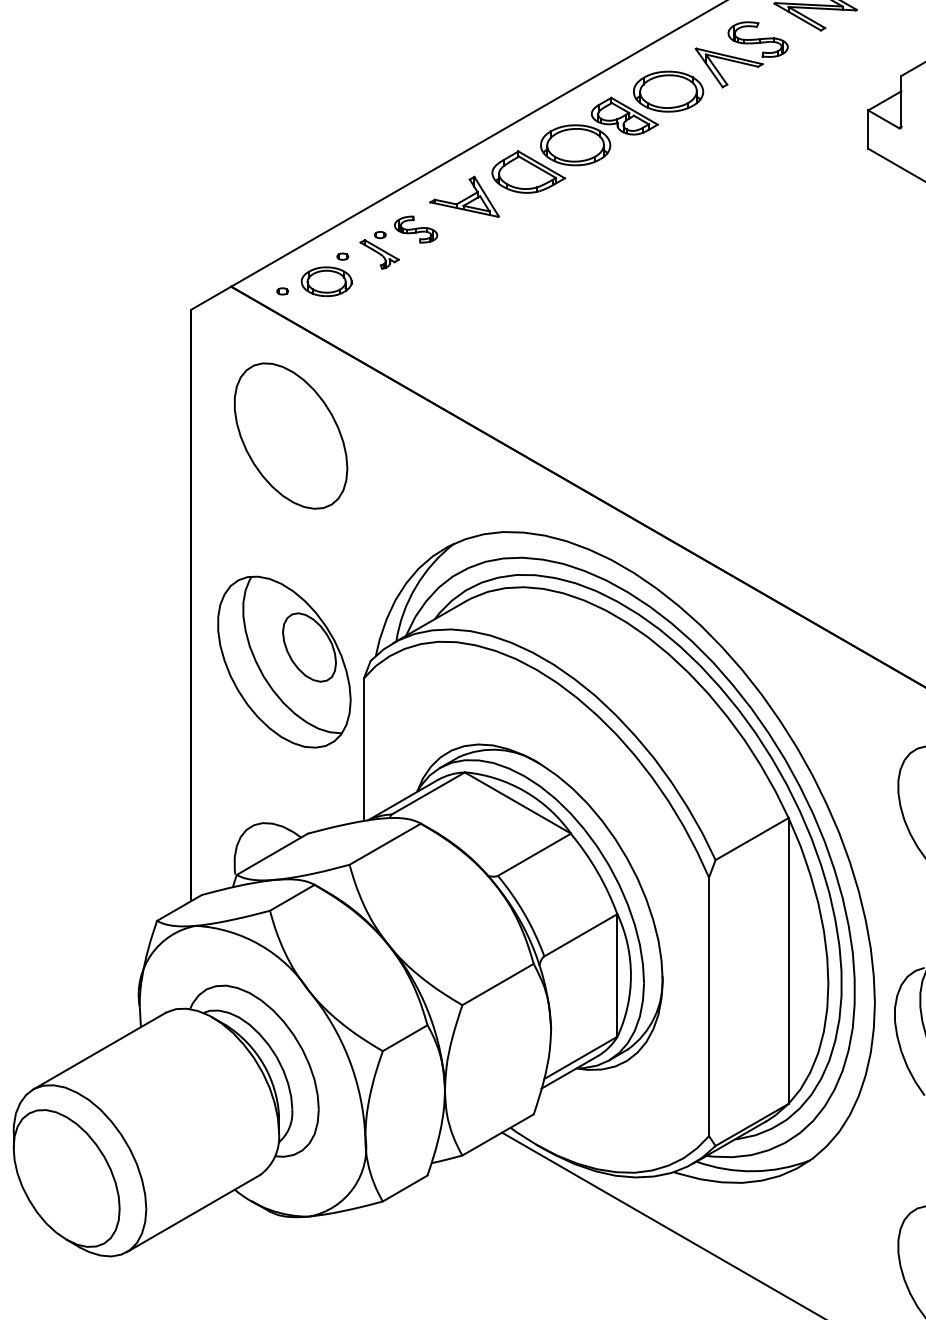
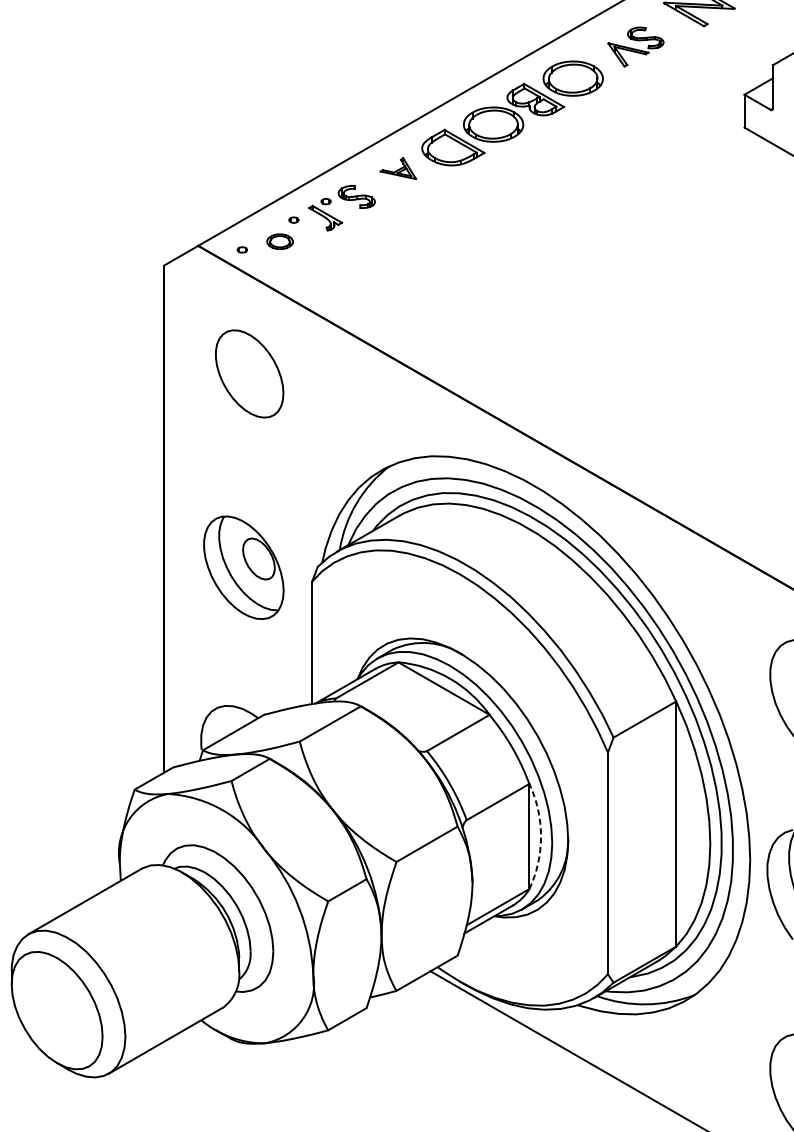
part: (741, 54) -> (635, 46), size x0.7
part: (464, 196) -> (398, 168), size x0.6
part: (326, 281) -> (279, 241), size x0.6
part: (291, 435) -> (249, 373), size x0.7
part: (284, 661) -> (243, 567), size x0.7
arc: (630, 975) -> (540, 836), solid -> dashed

